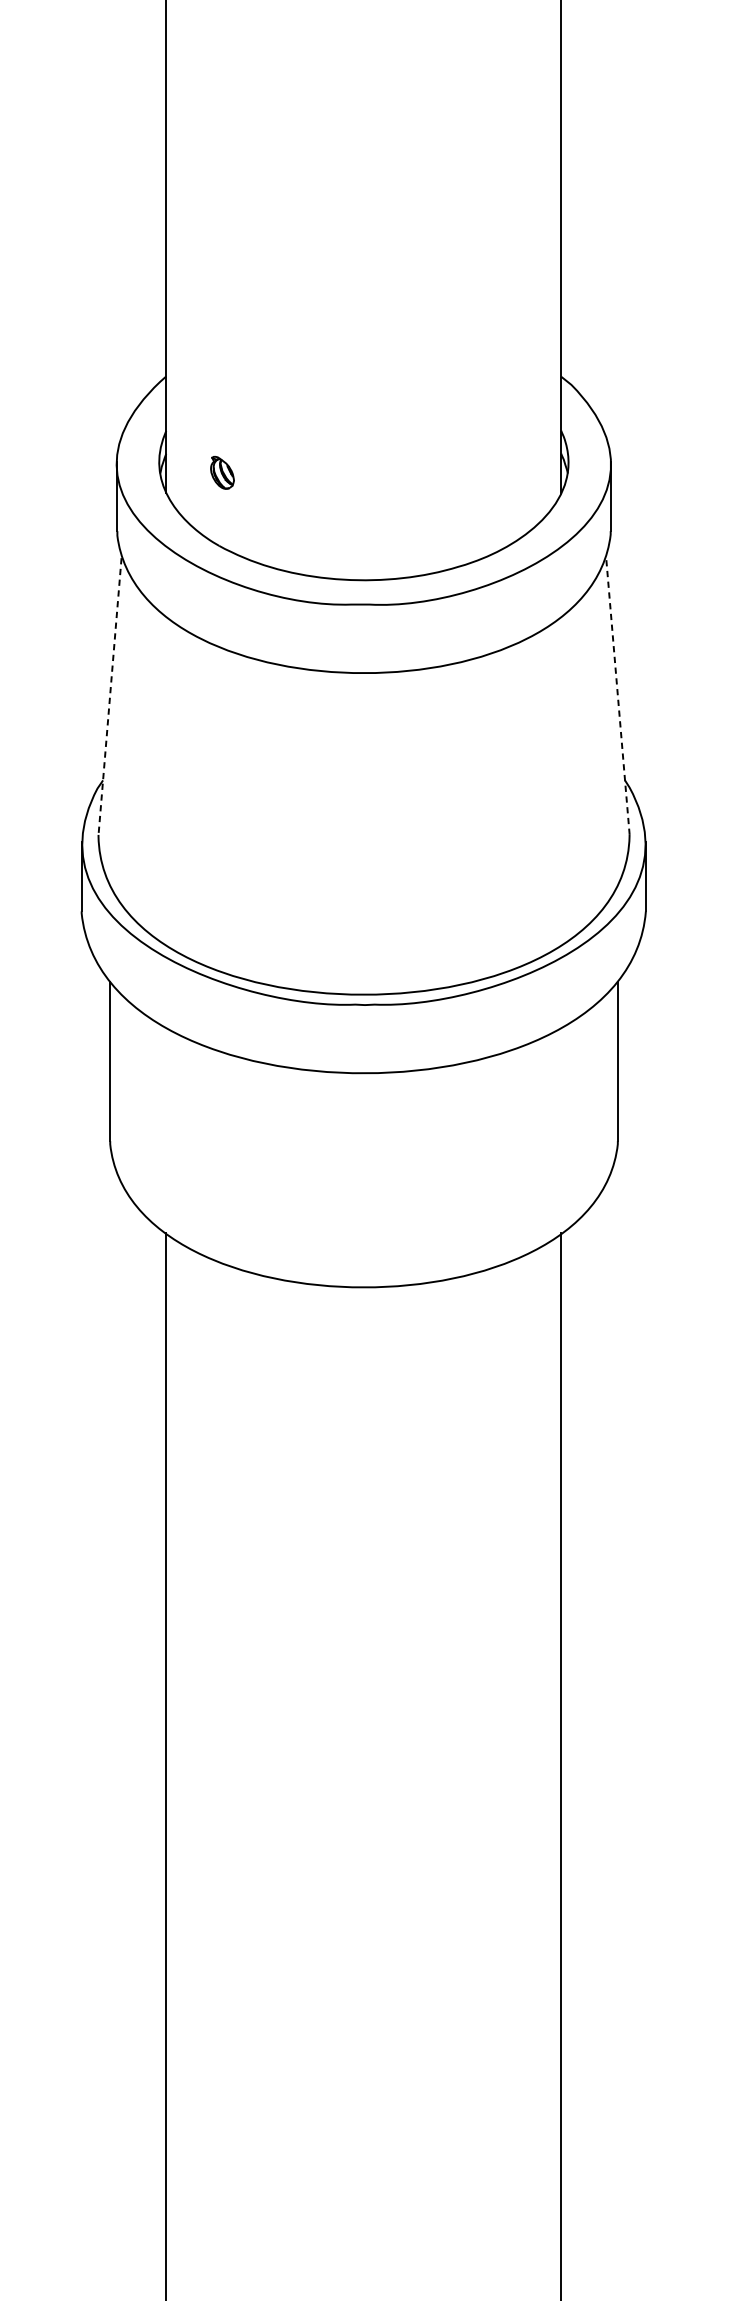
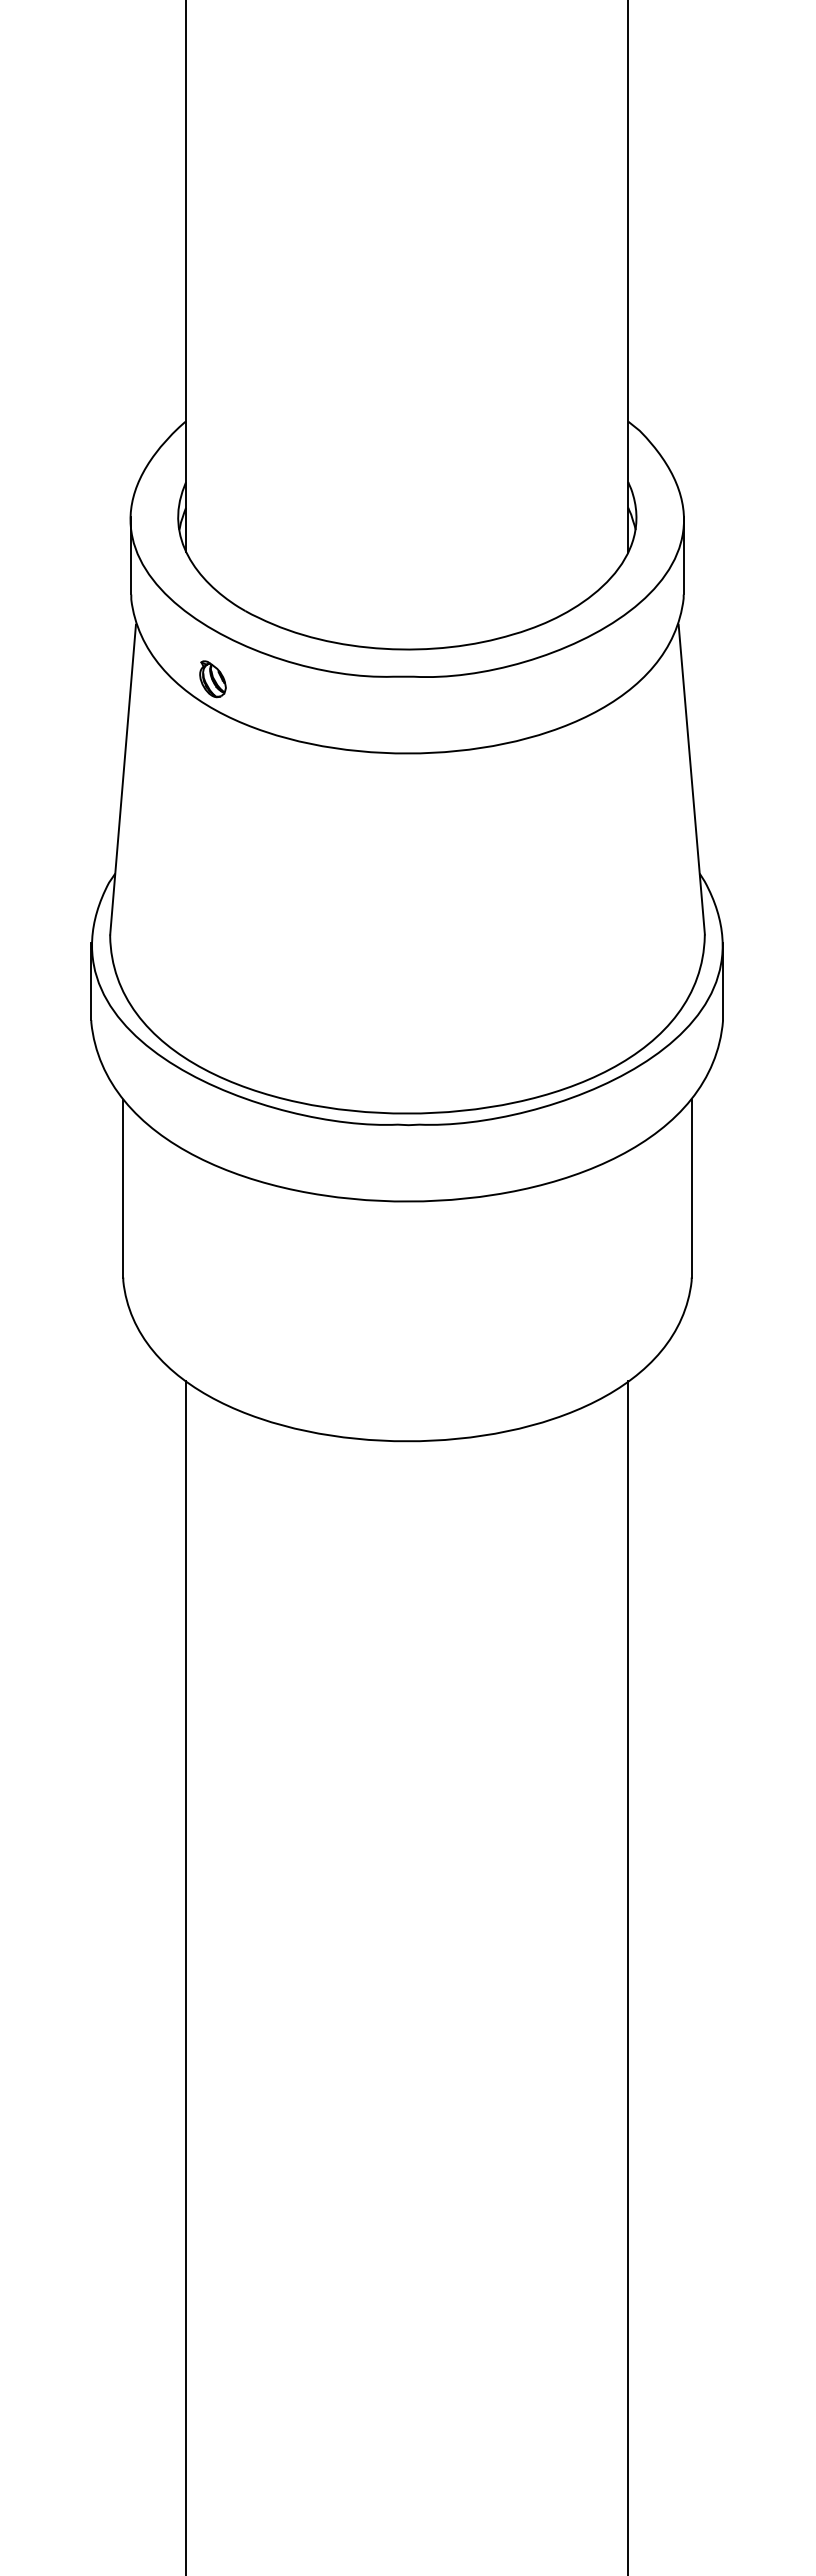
part: (222, 473) -> (212, 679), moved
line: (617, 696) -> (691, 779), dashed -> solid
line: (110, 697) -> (123, 780), dashed -> solid

